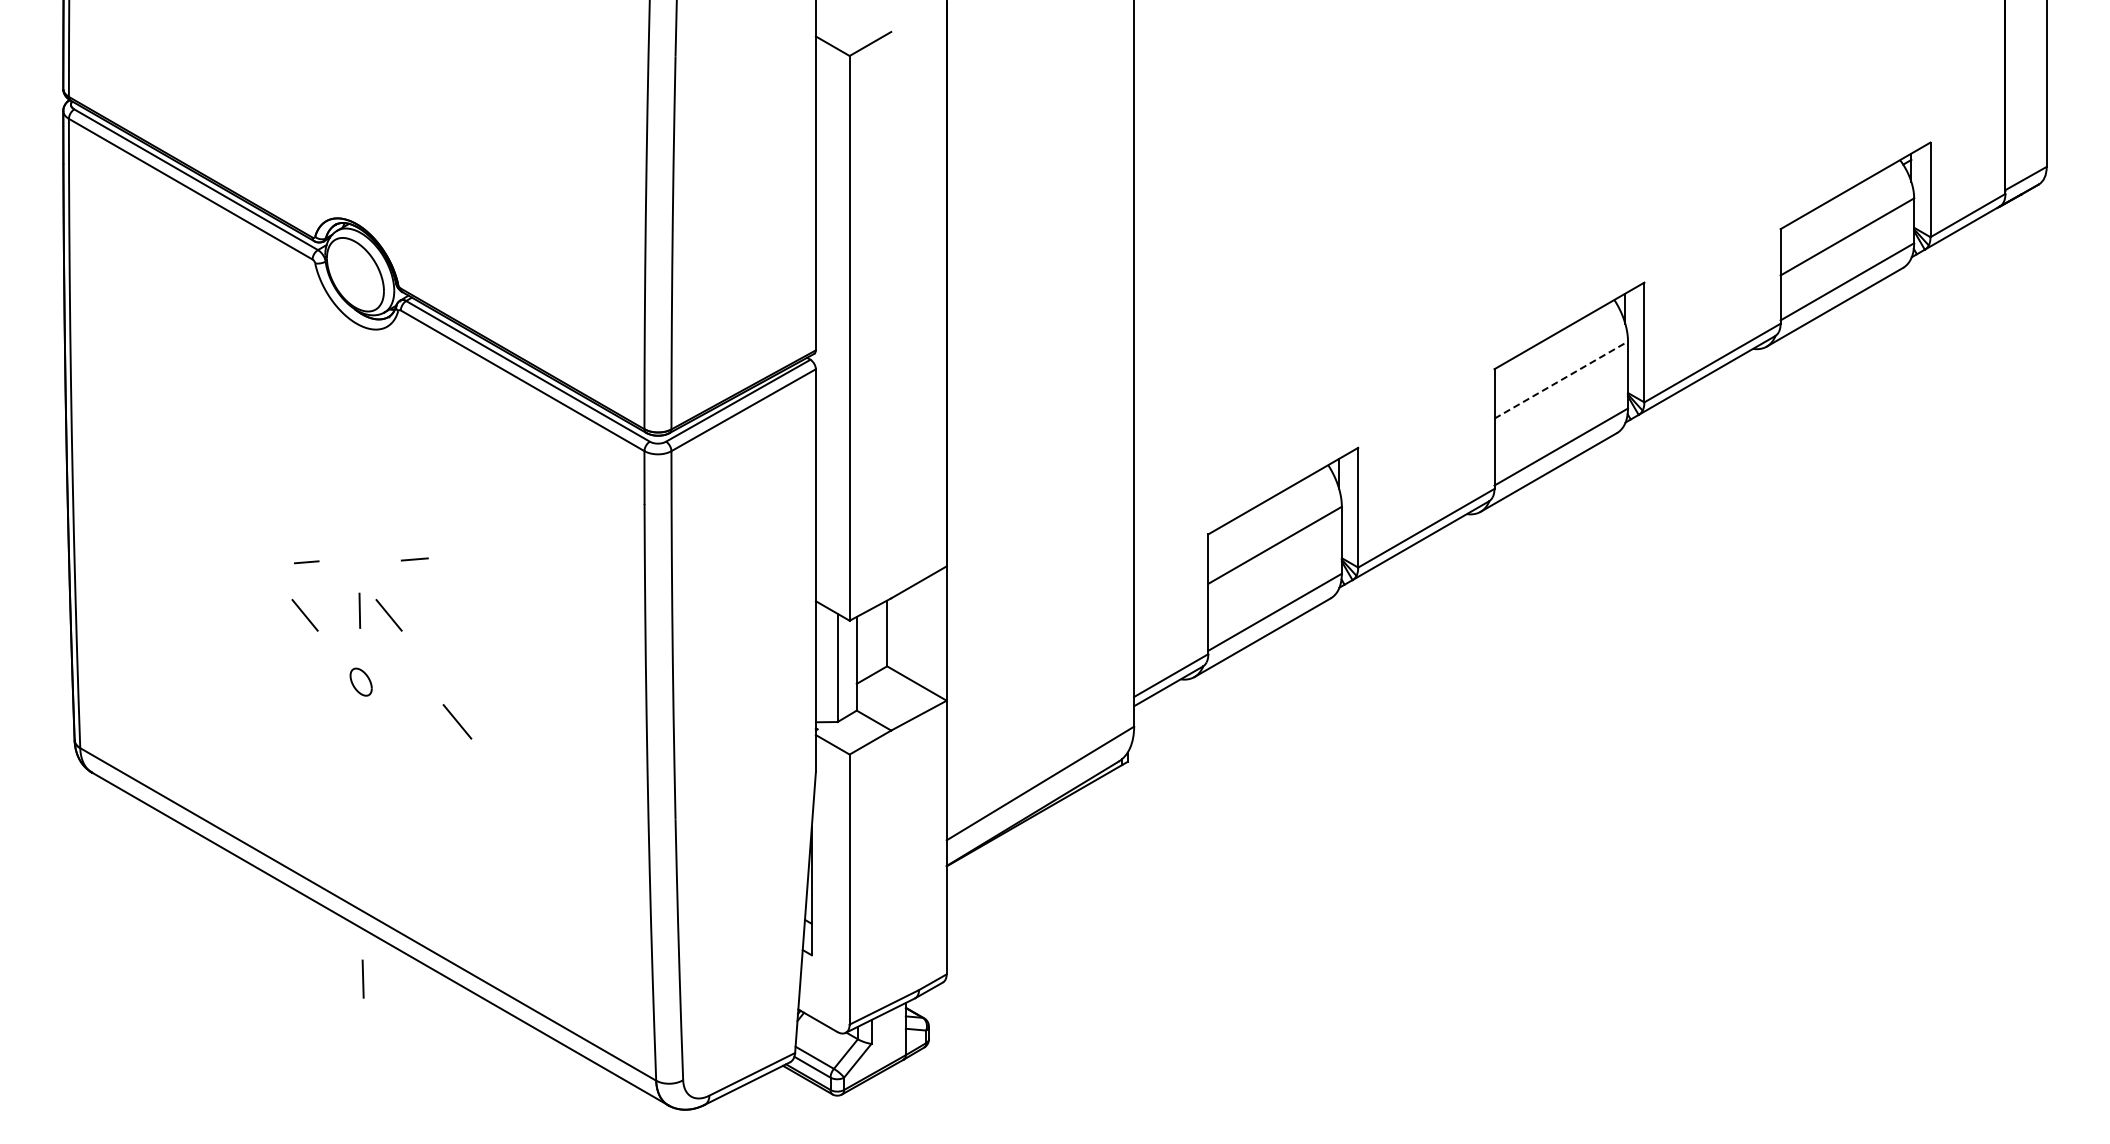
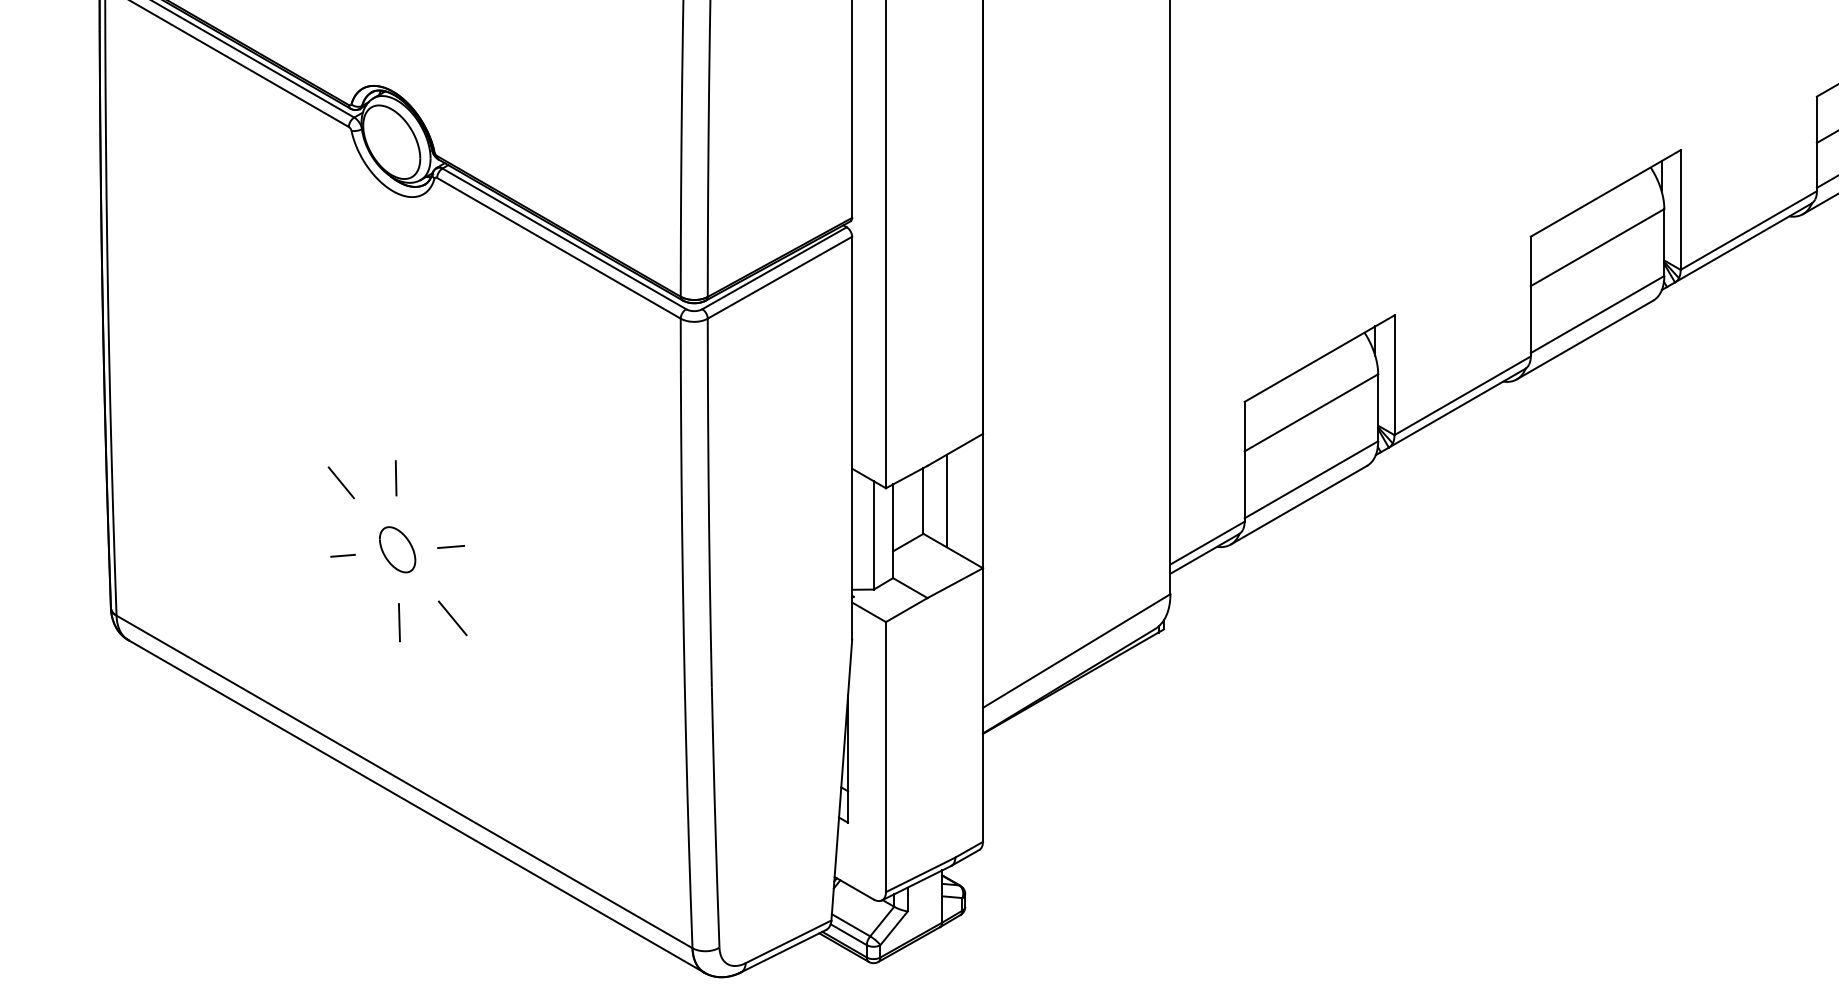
line: (1561, 379) -> (1597, 247), dashed -> solid
line: (414, 559) -> (450, 547), moved
line: (306, 562) -> (342, 556), moved
line: (388, 615) -> (424, 483), removed
line: (910, 633) -> (946, 501), added
part: (360, 681) -> (396, 549), size x1.67
line: (457, 721) -> (452, 618), moved
line: (362, 978) -> (398, 622), moved

